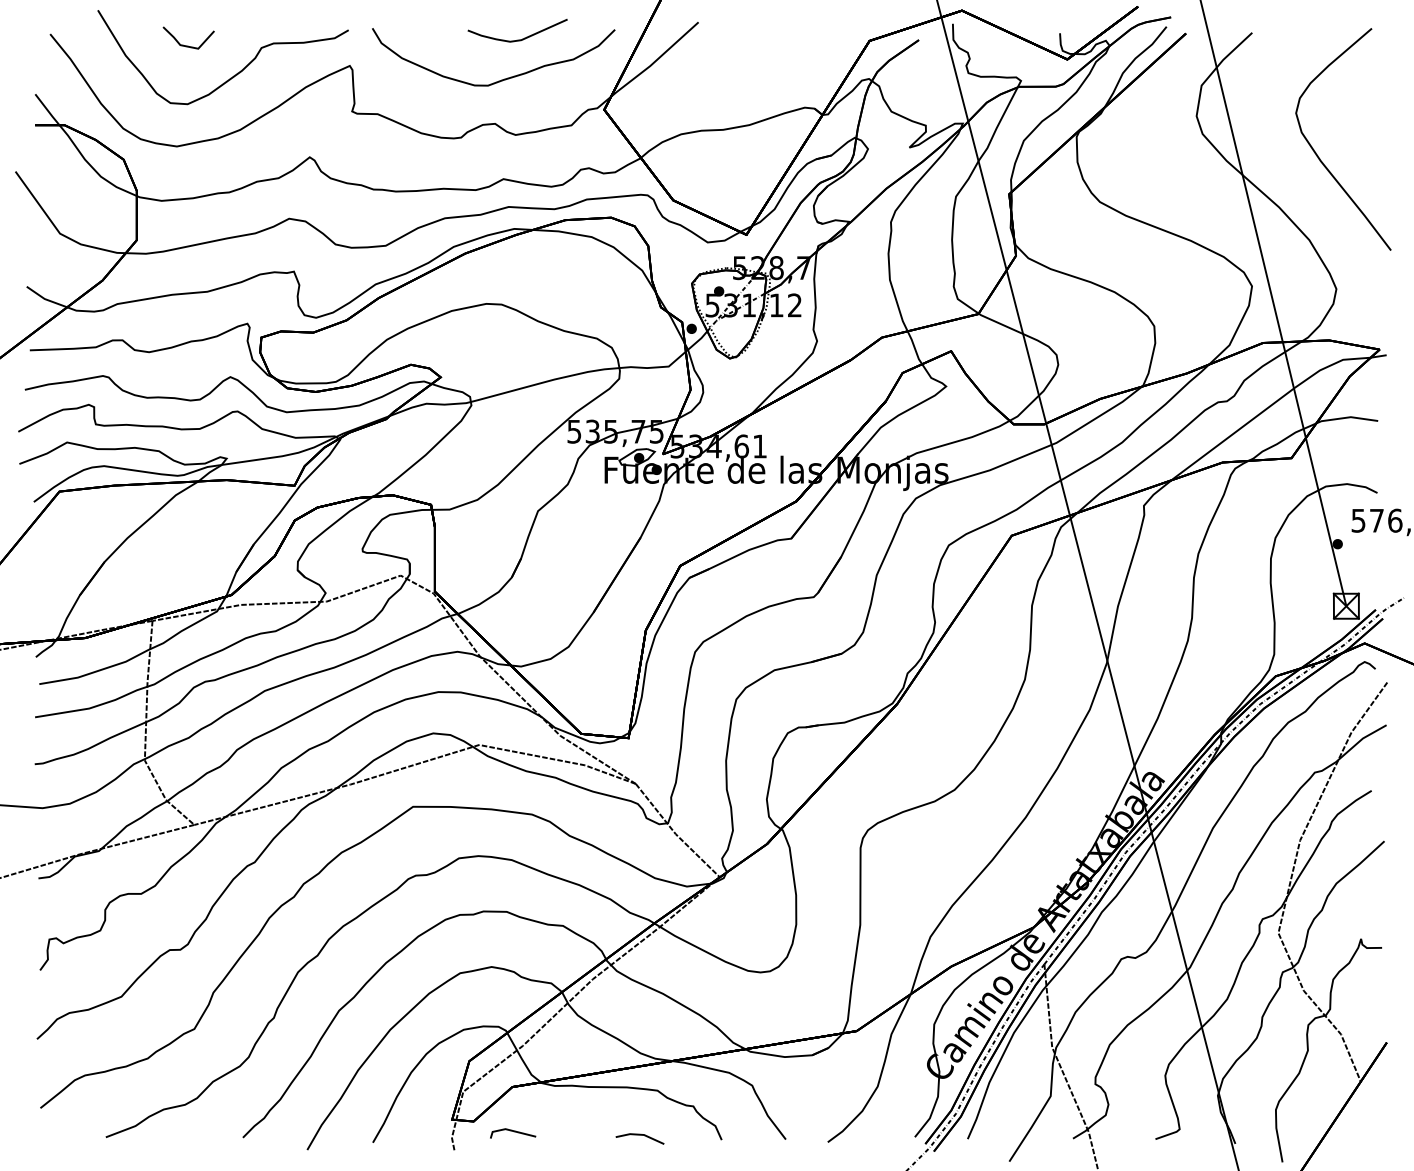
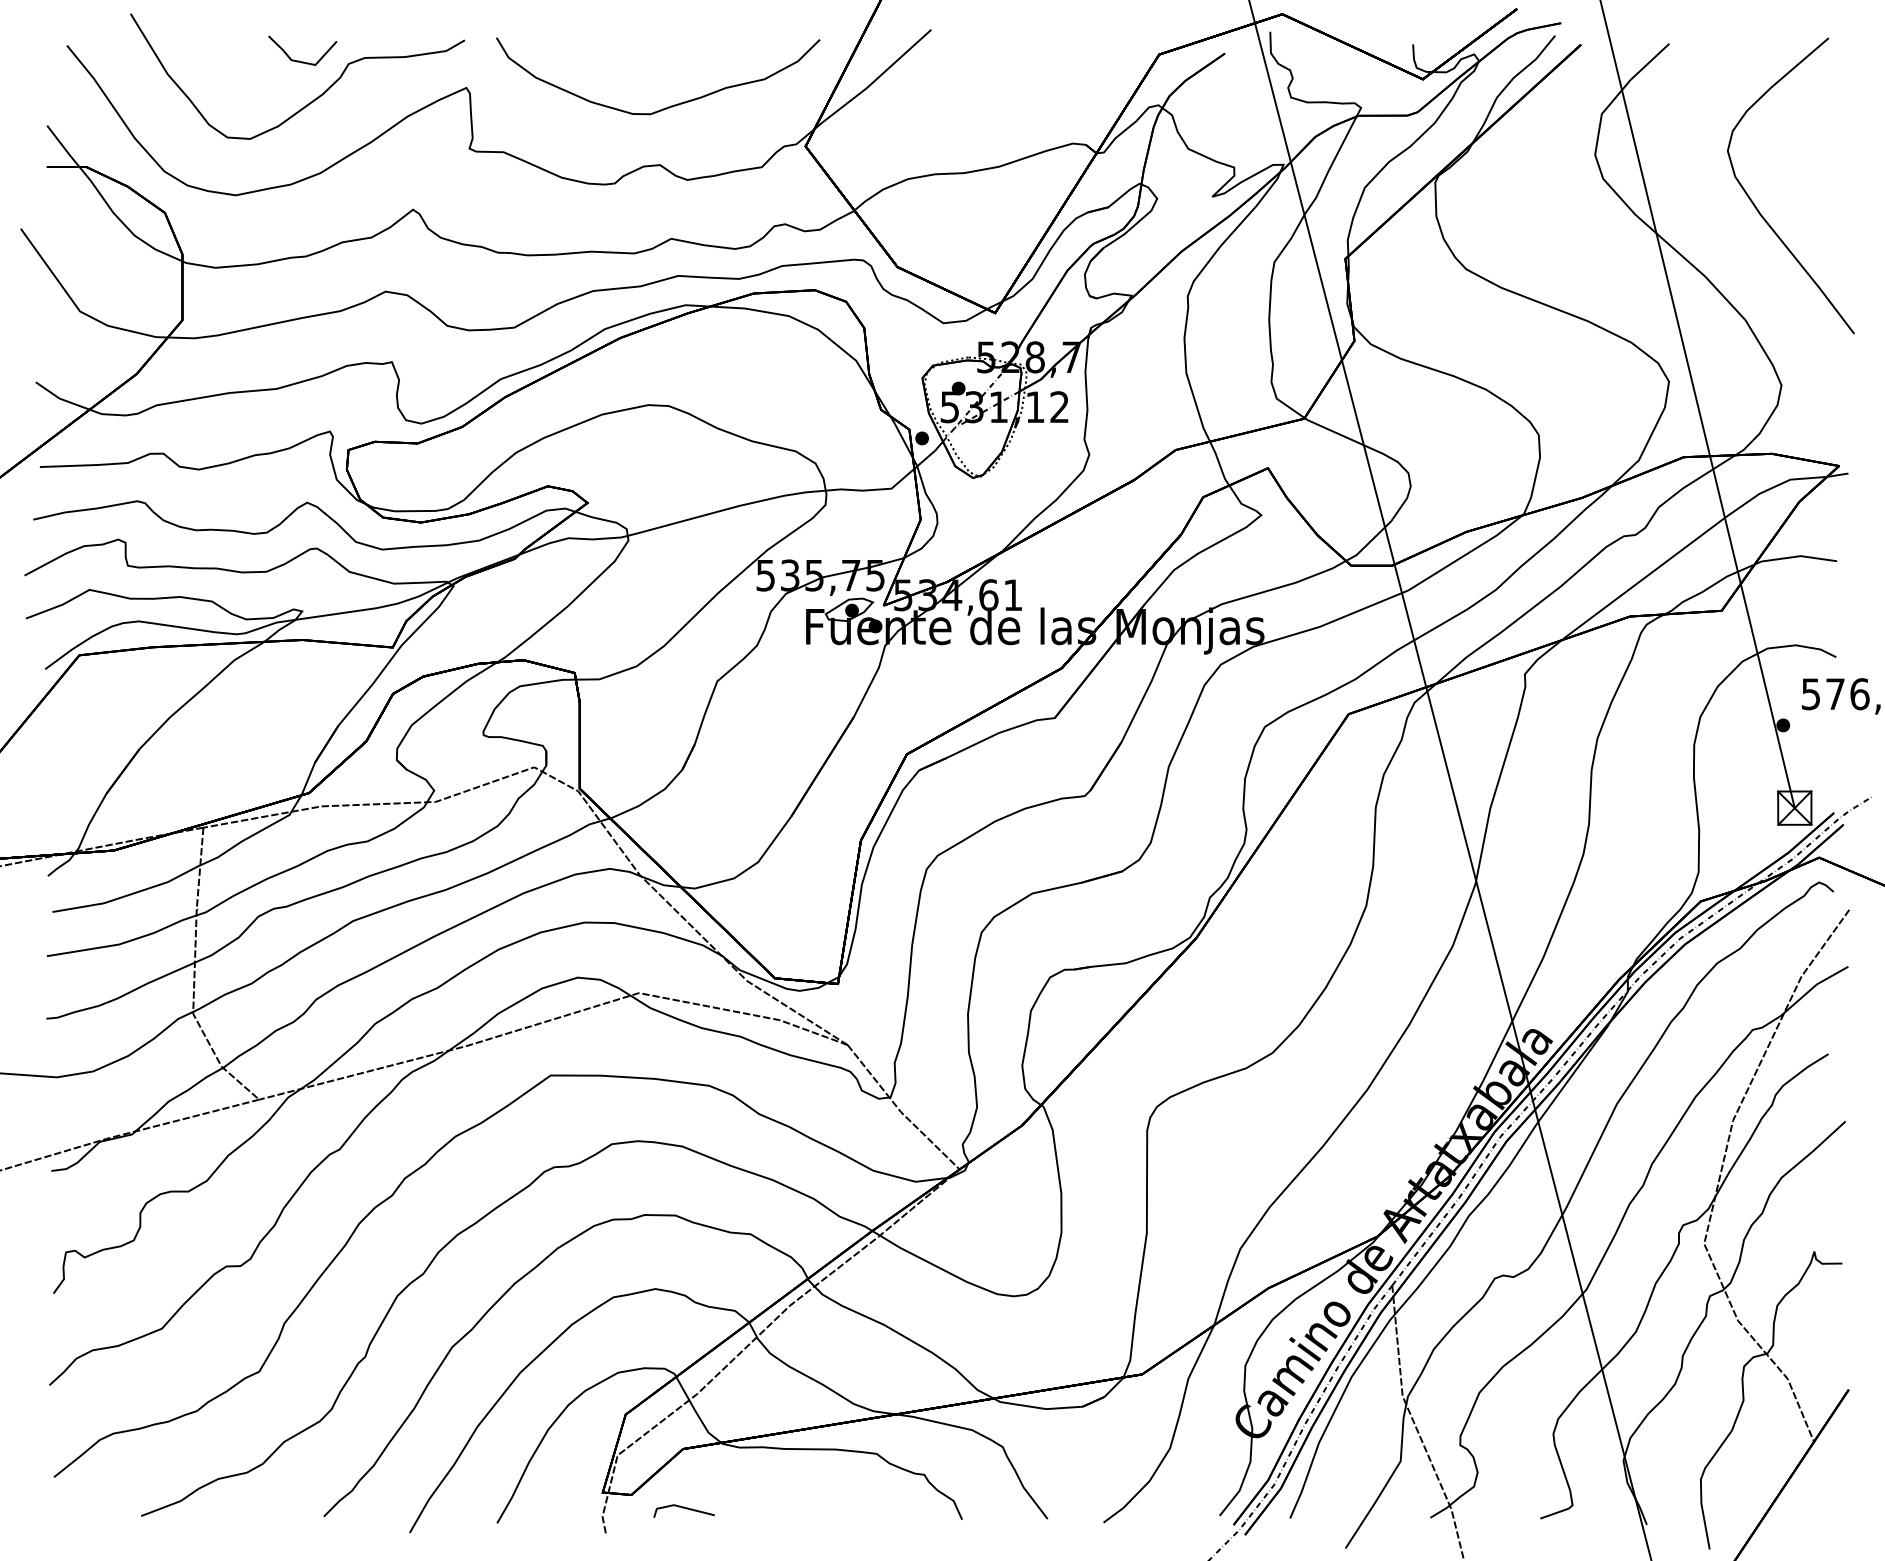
curve: (520, 39) -> (693, 52), removed
line: (186, 45) -> (299, 60), moved
line: (639, 1135) -> (852, 1513), removed

